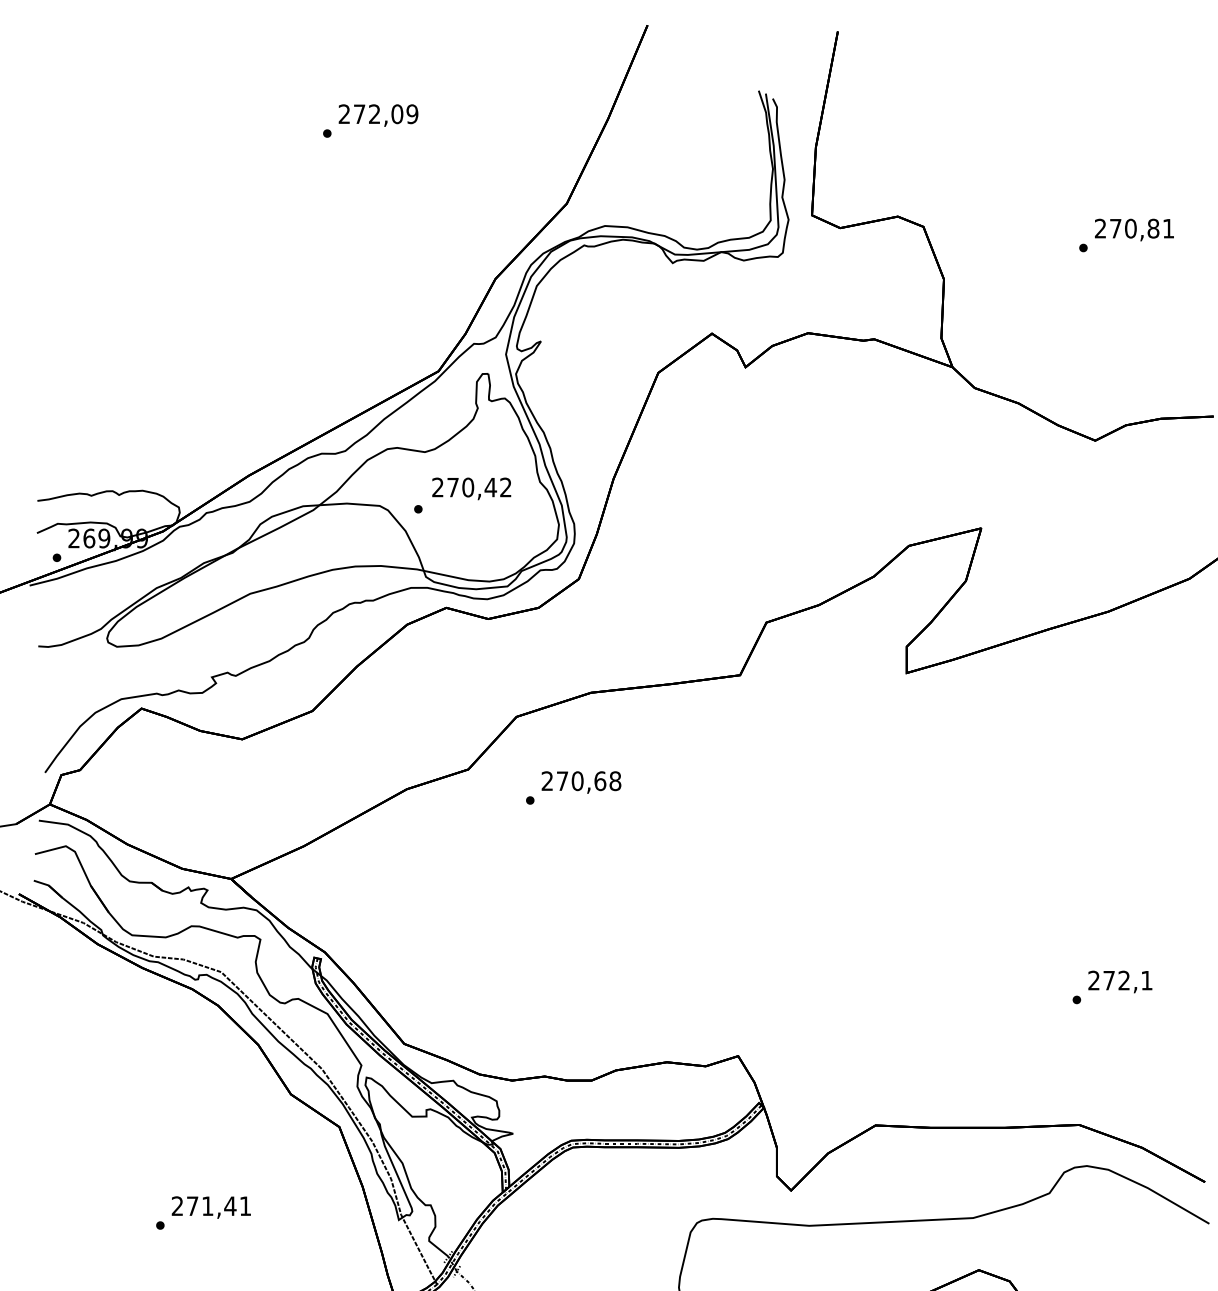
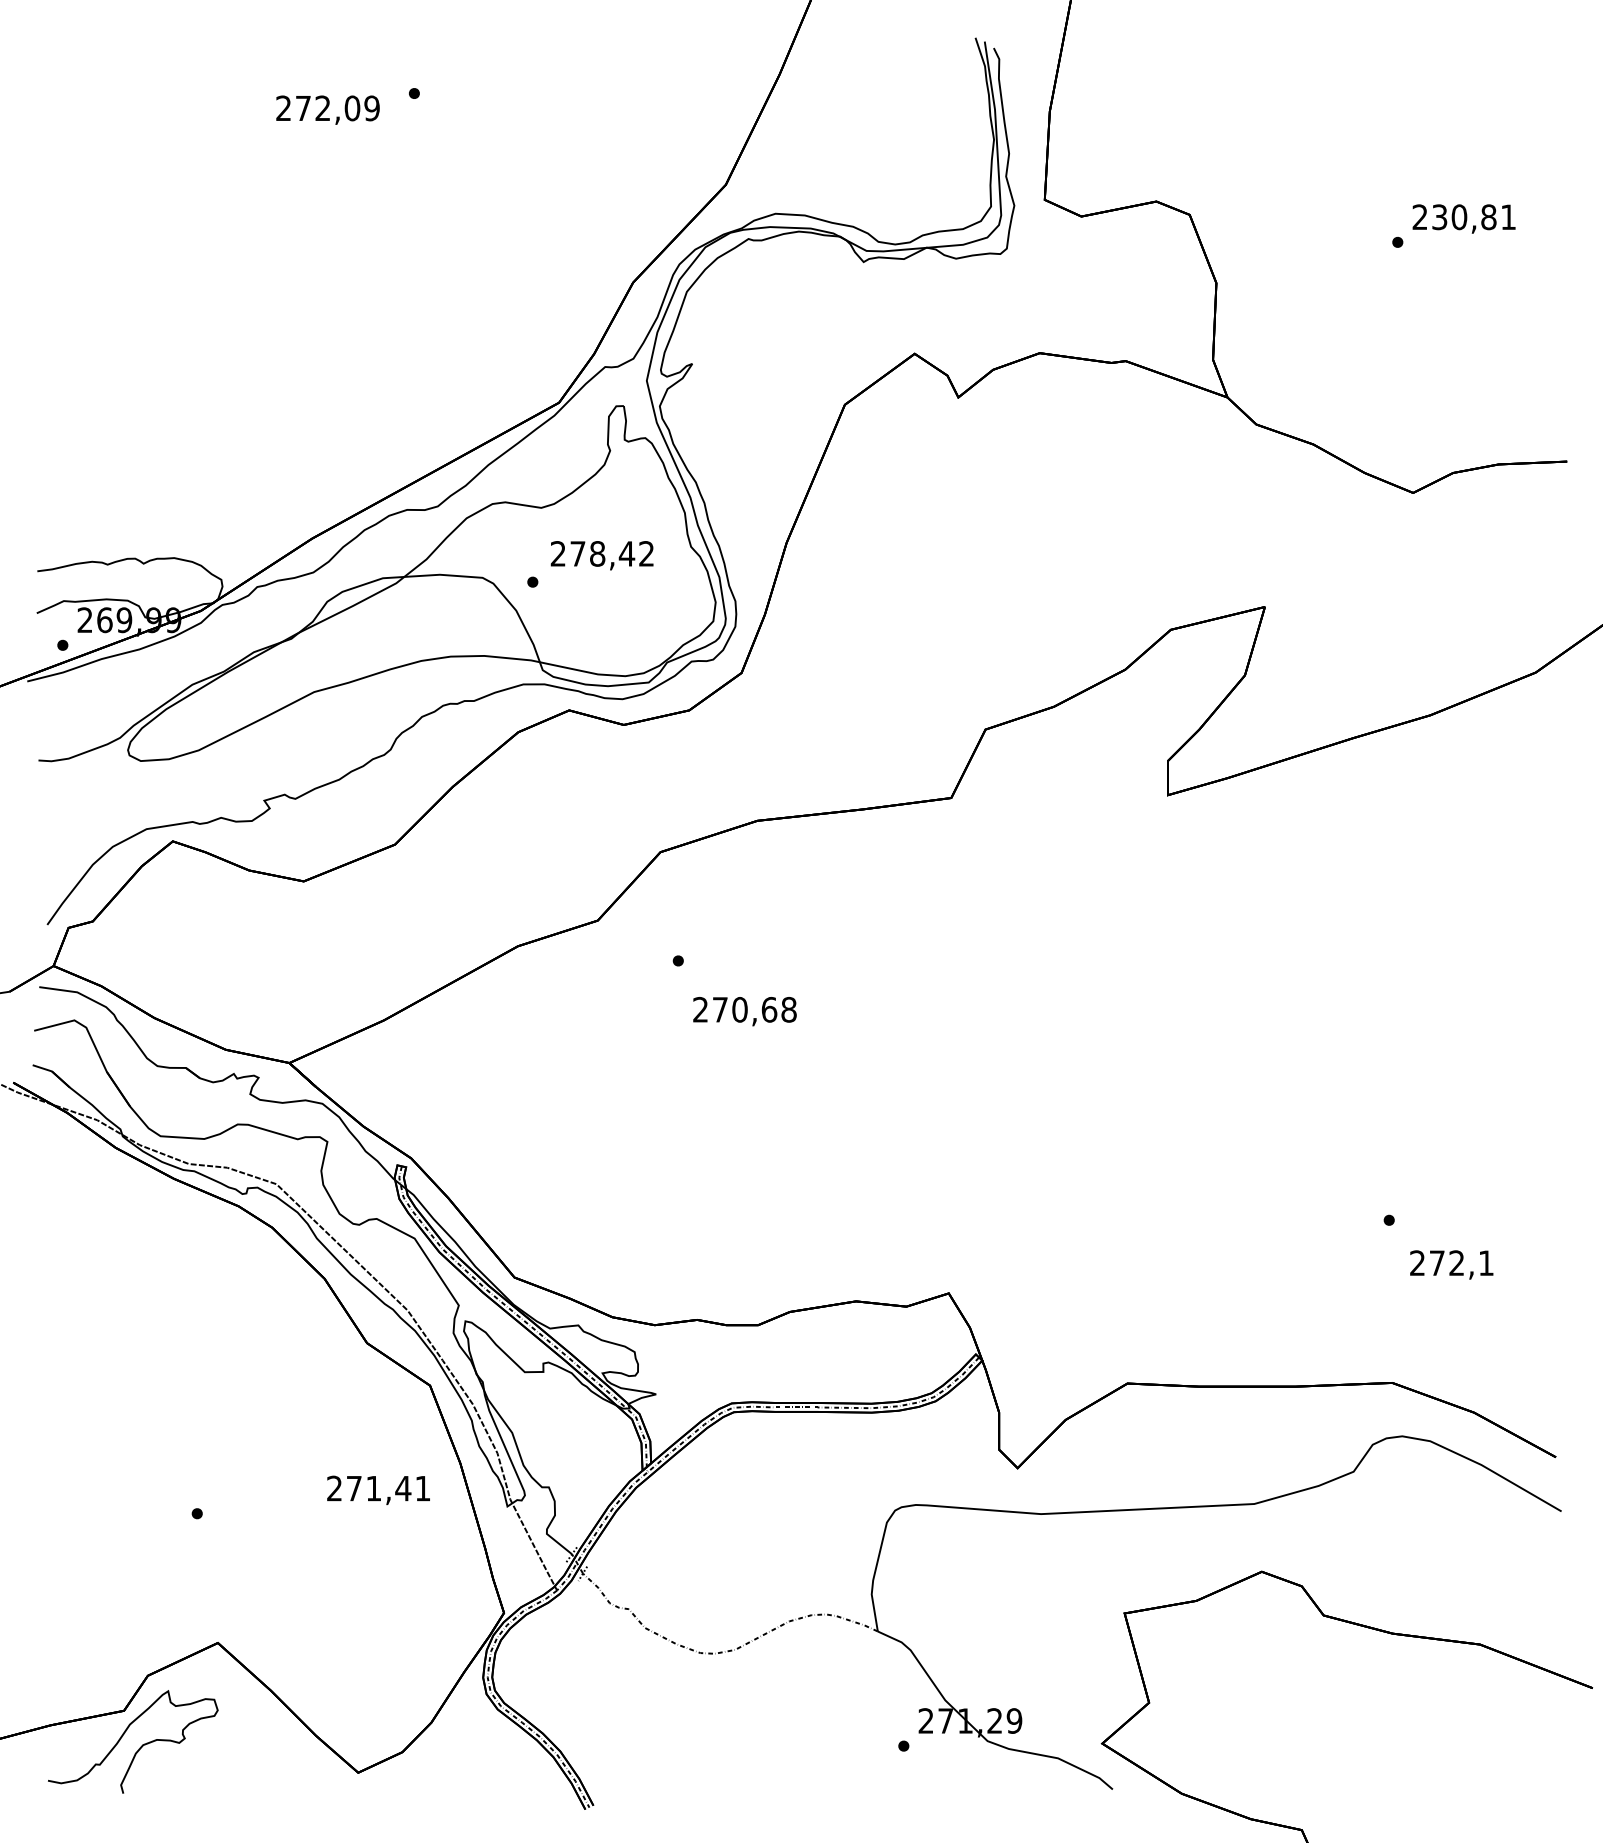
text: (378, 115) -> (327, 109), moved
text: (1115, 228) -> (1439, 217), 270,81 -> 230,81
text: (468, 487) -> (597, 553), 270,42 -> 278,42
text: (581, 782) -> (744, 1011), moved
text: (1120, 981) -> (1451, 1264), moved
text: (211, 1206) -> (378, 1489), moved

